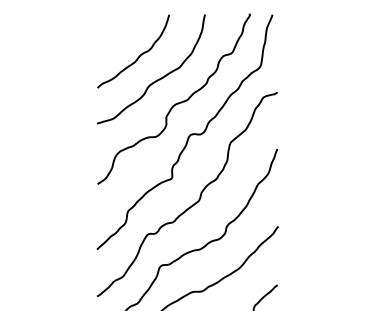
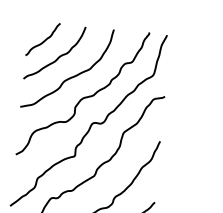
curve: (118, 37) -> (44, 40), added

